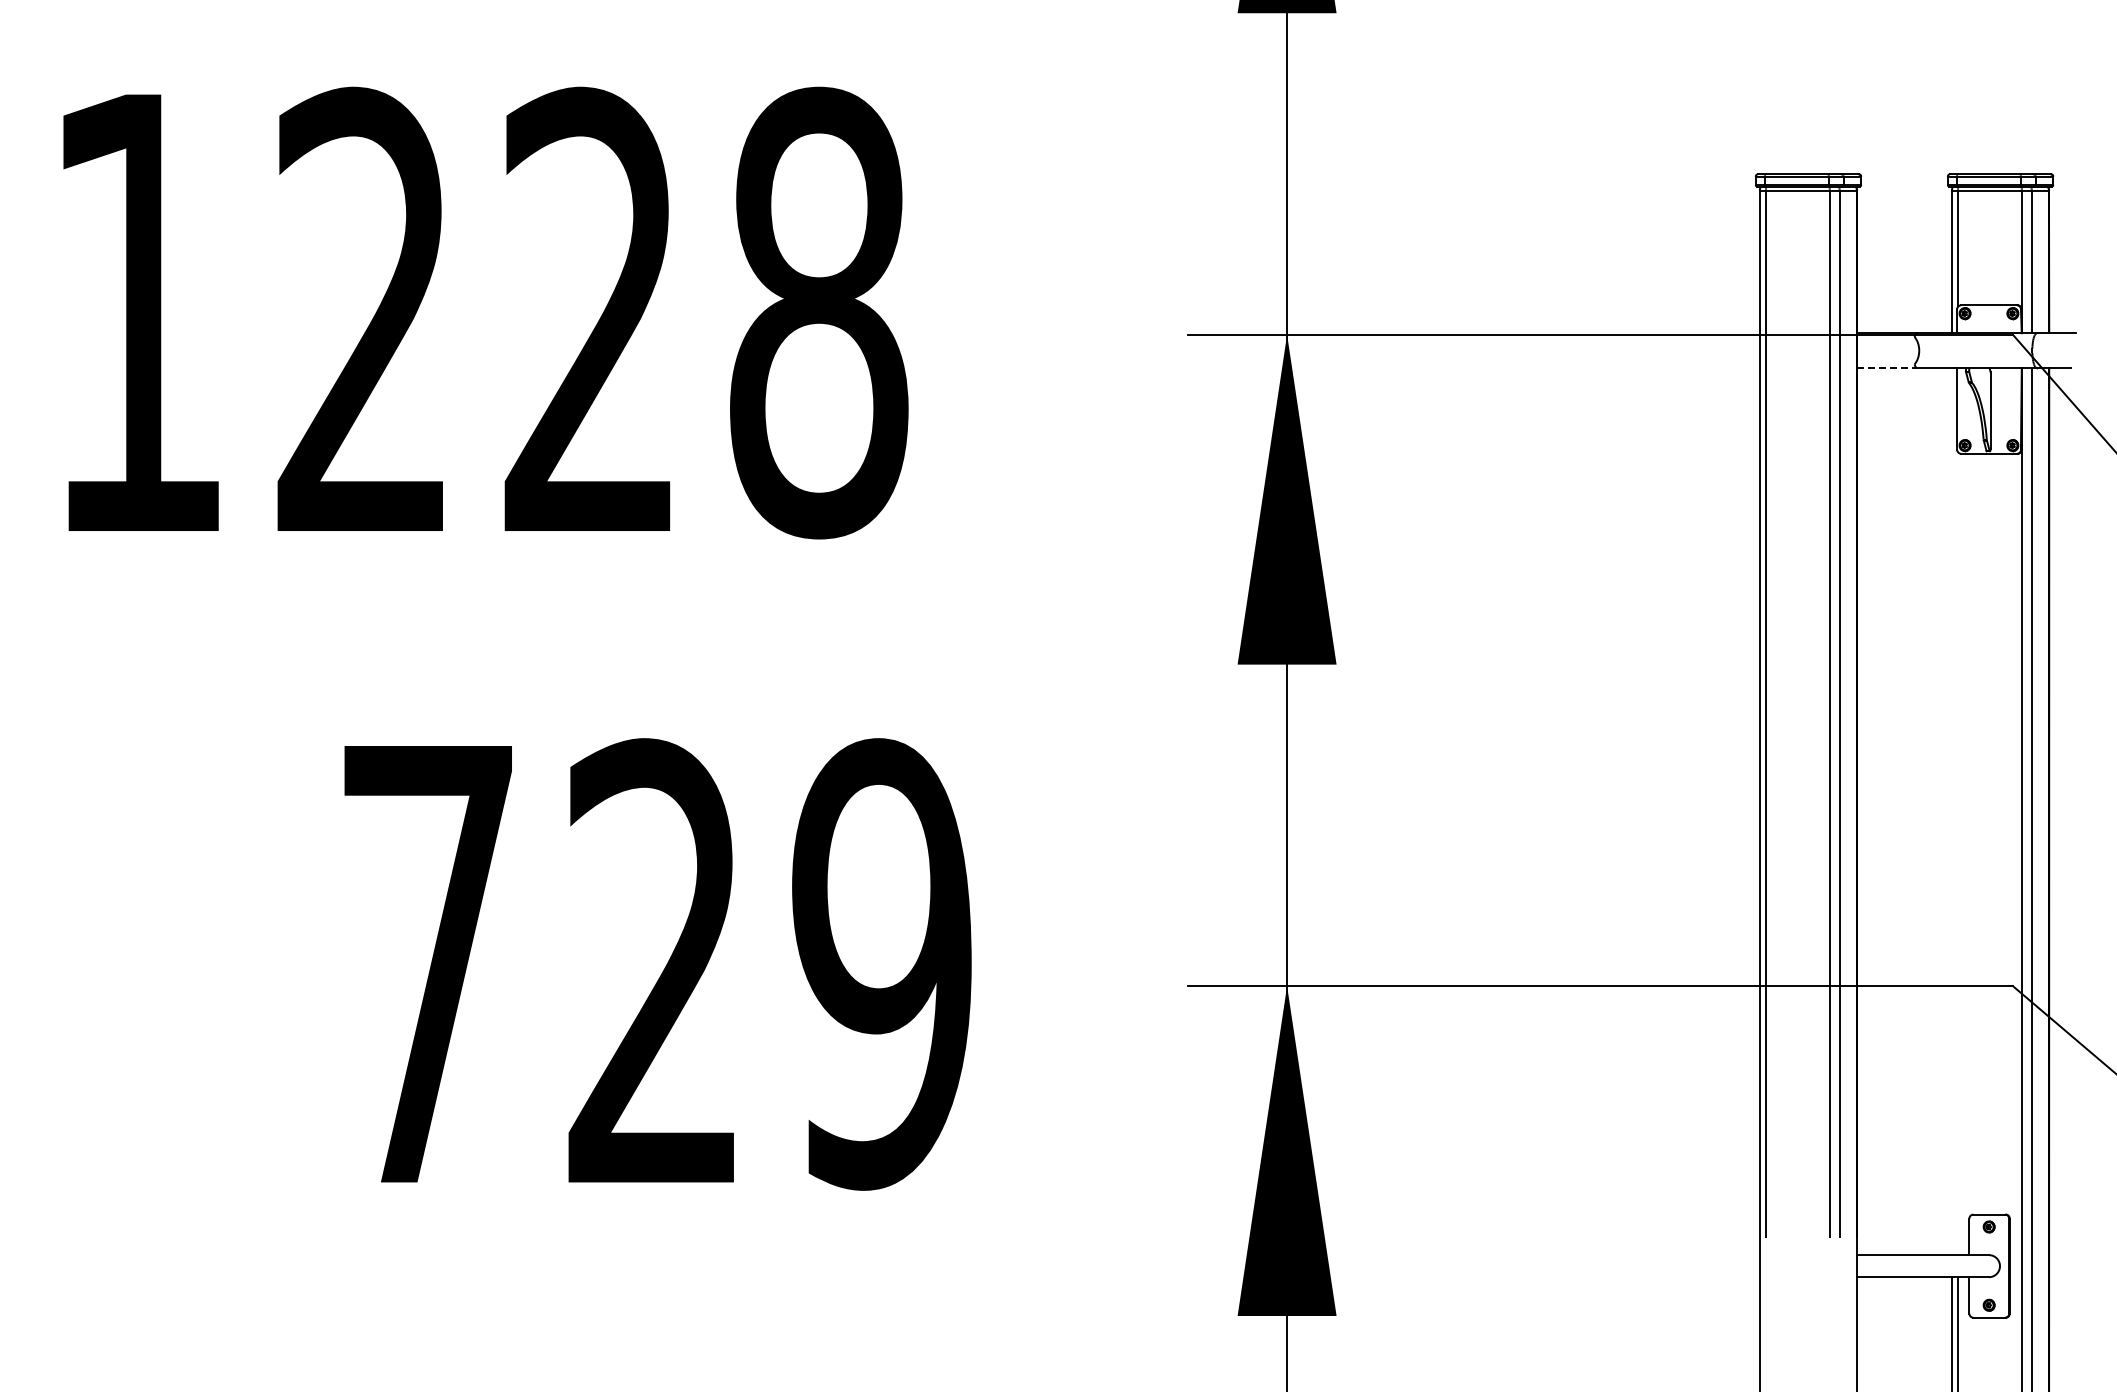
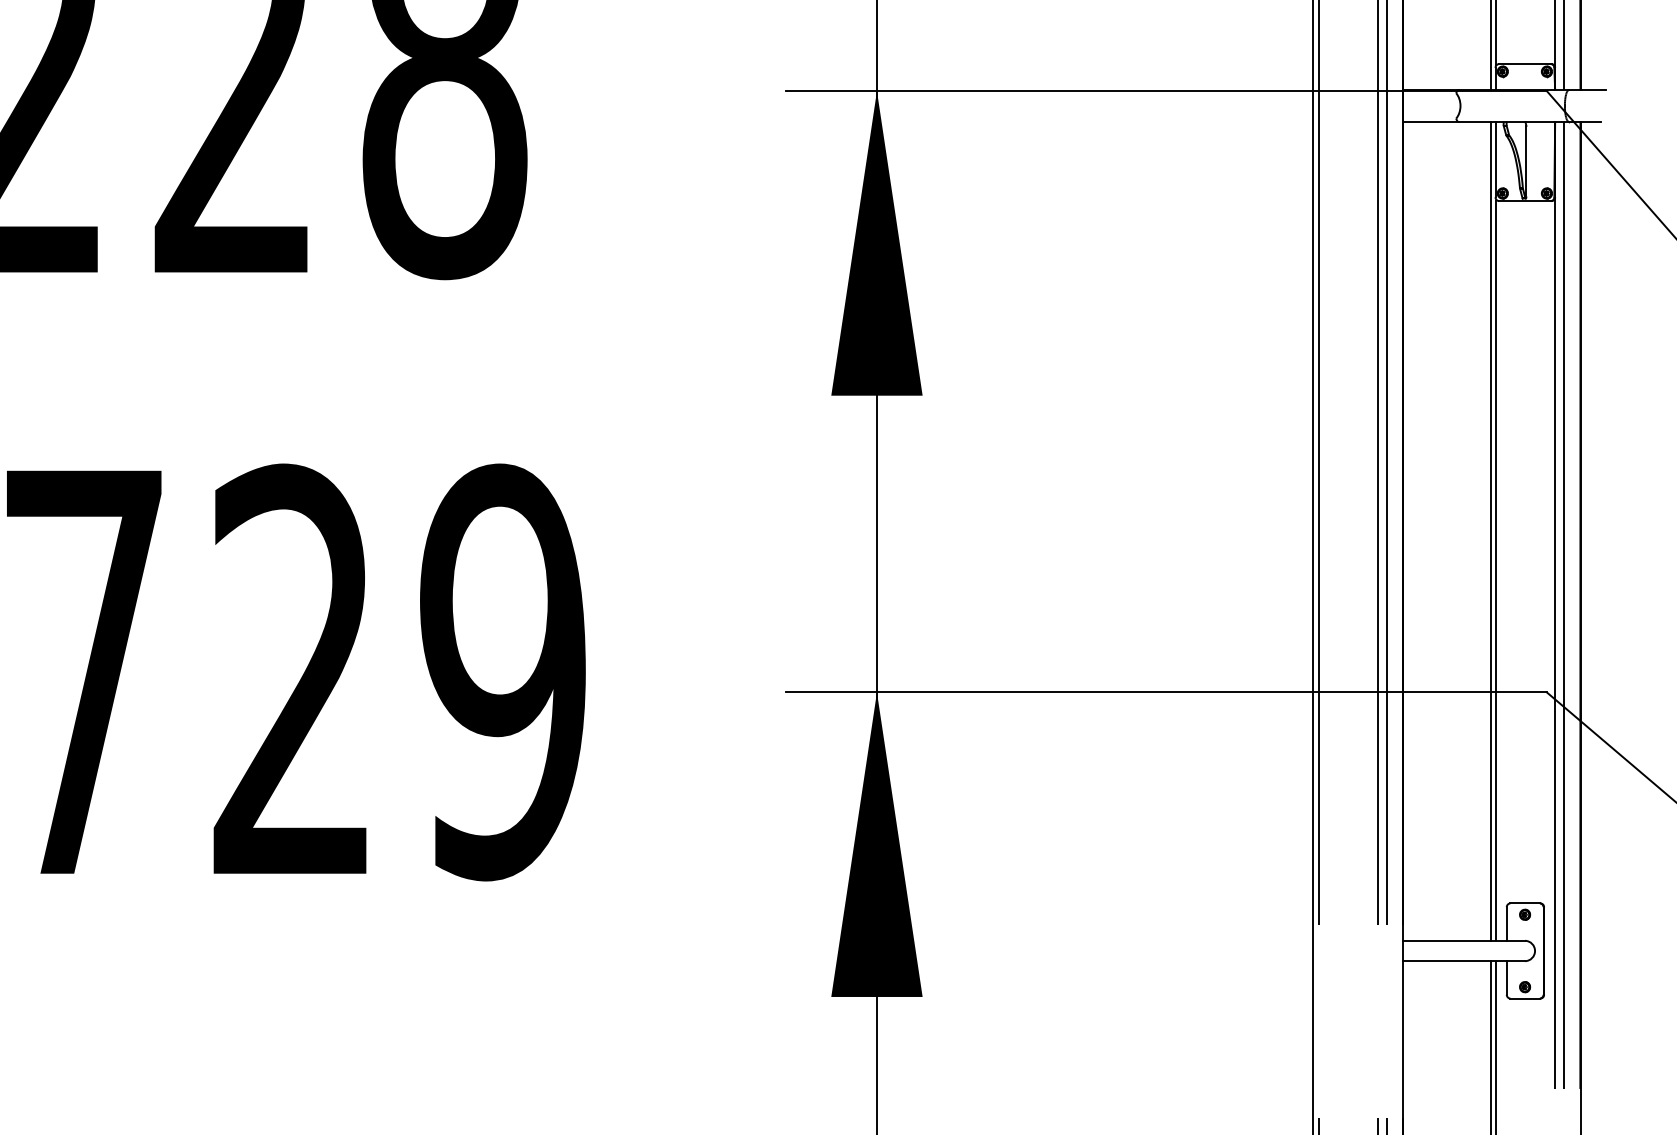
line: (1887, 368) -> (1431, 122), dashed -> solid
line: (1951, 811) -> (1490, 531), added
line: (1958, 853) -> (1496, 570), added

